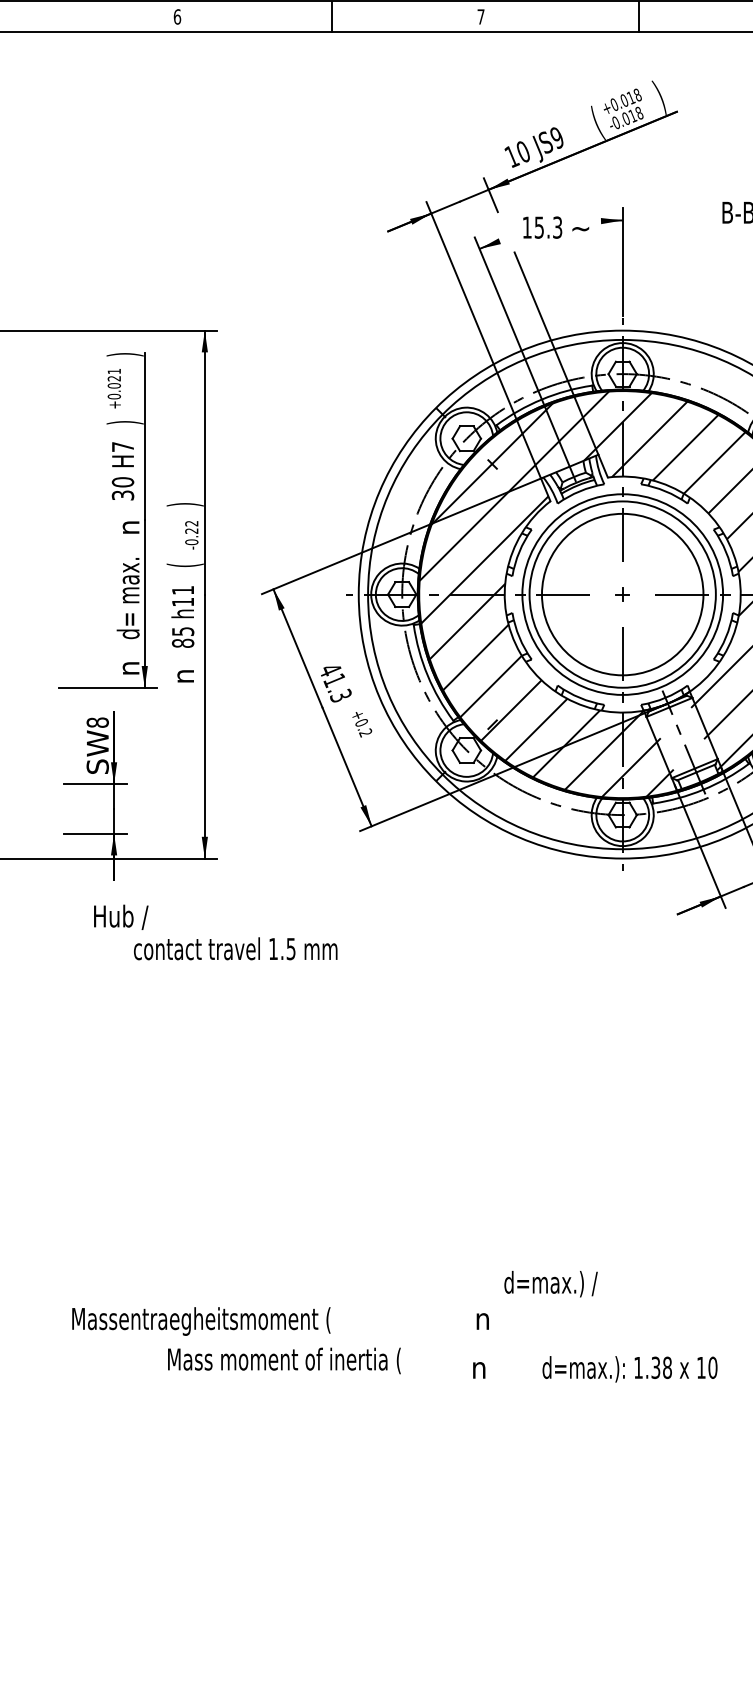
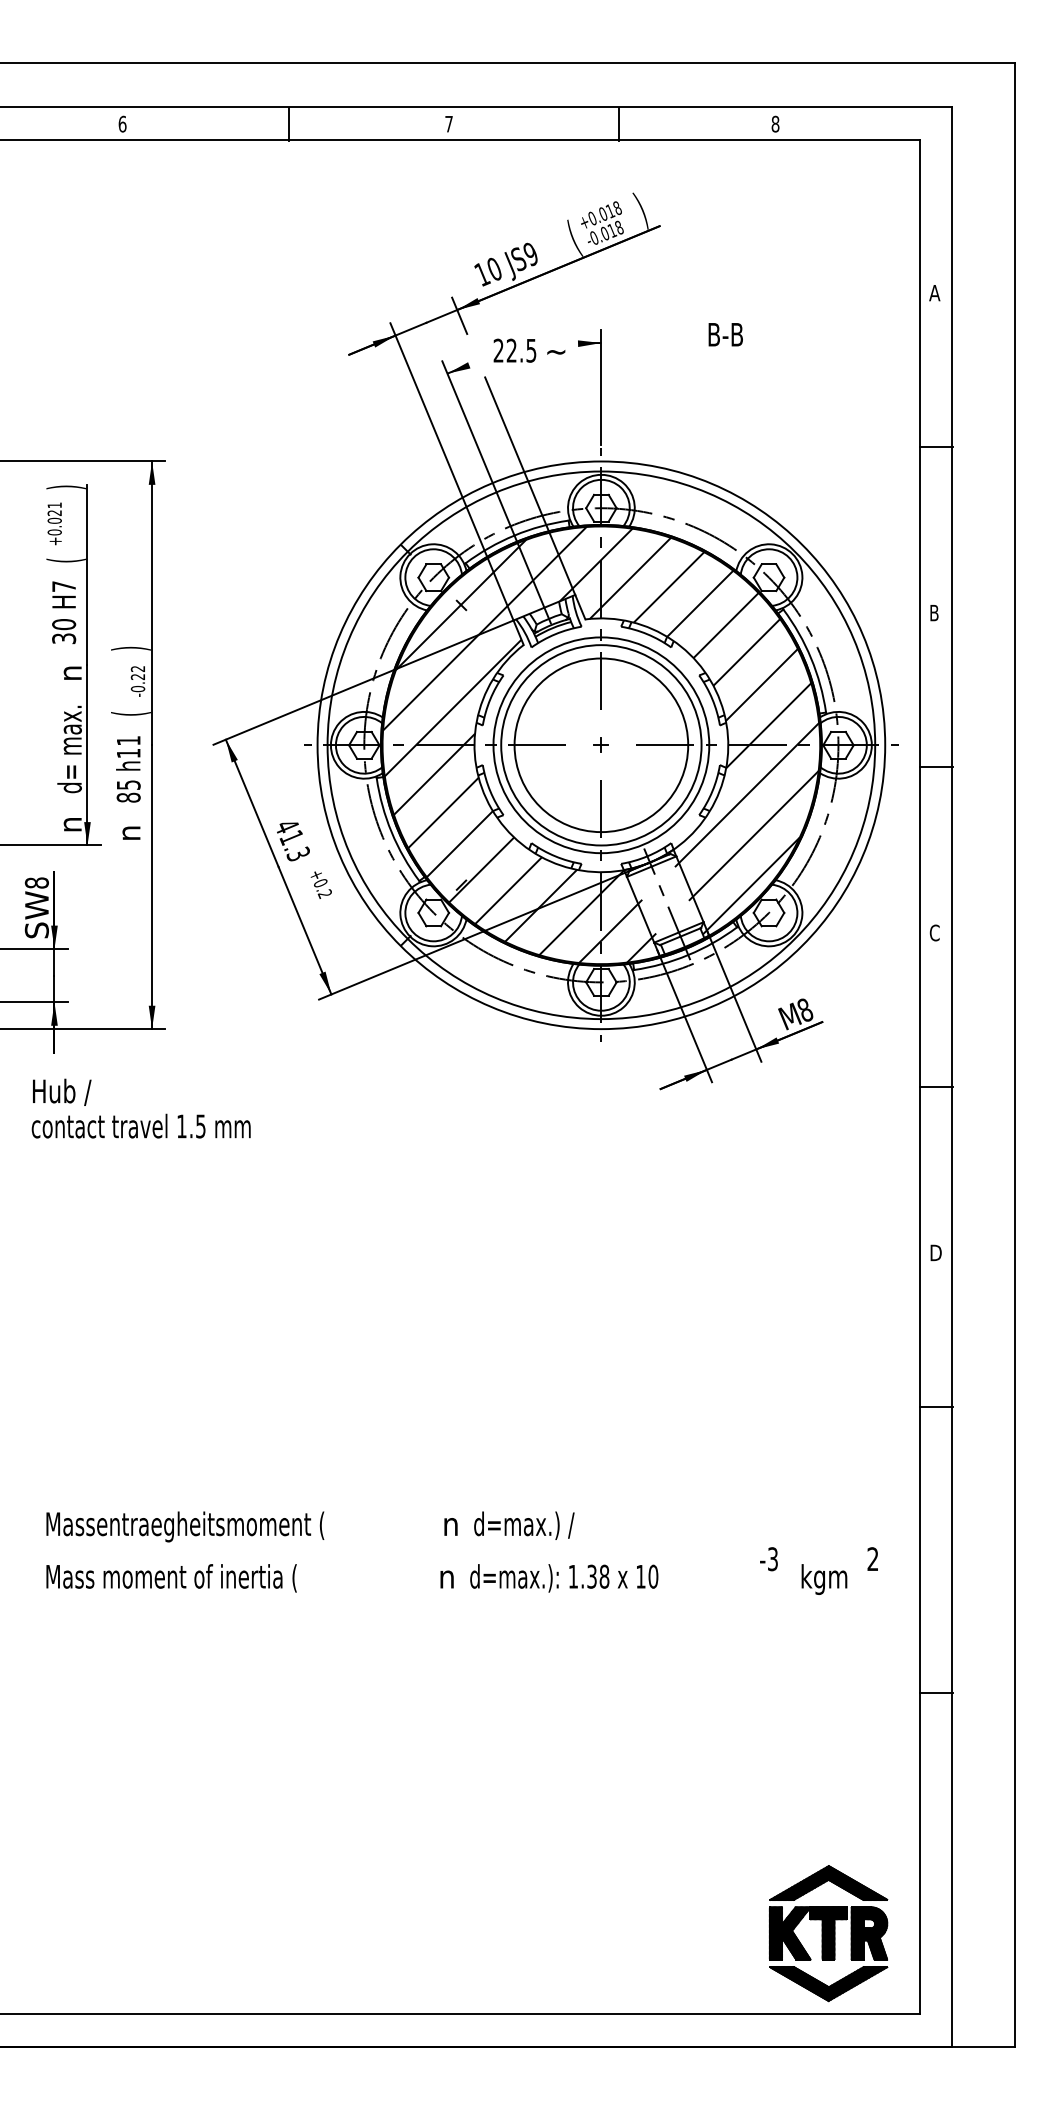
text: (541, 227) -> (514, 350), 15.3 -> 22.5
text: (124, 422) -> (65, 560), ) -> (
text: (235, 948) -> (140, 1125), moved
text: (551, 1283) -> (524, 1525), moved
text: (201, 1321) -> (185, 1526), moved
text: (284, 1361) -> (171, 1578), moved
text: (630, 1369) -> (564, 1578), moved

